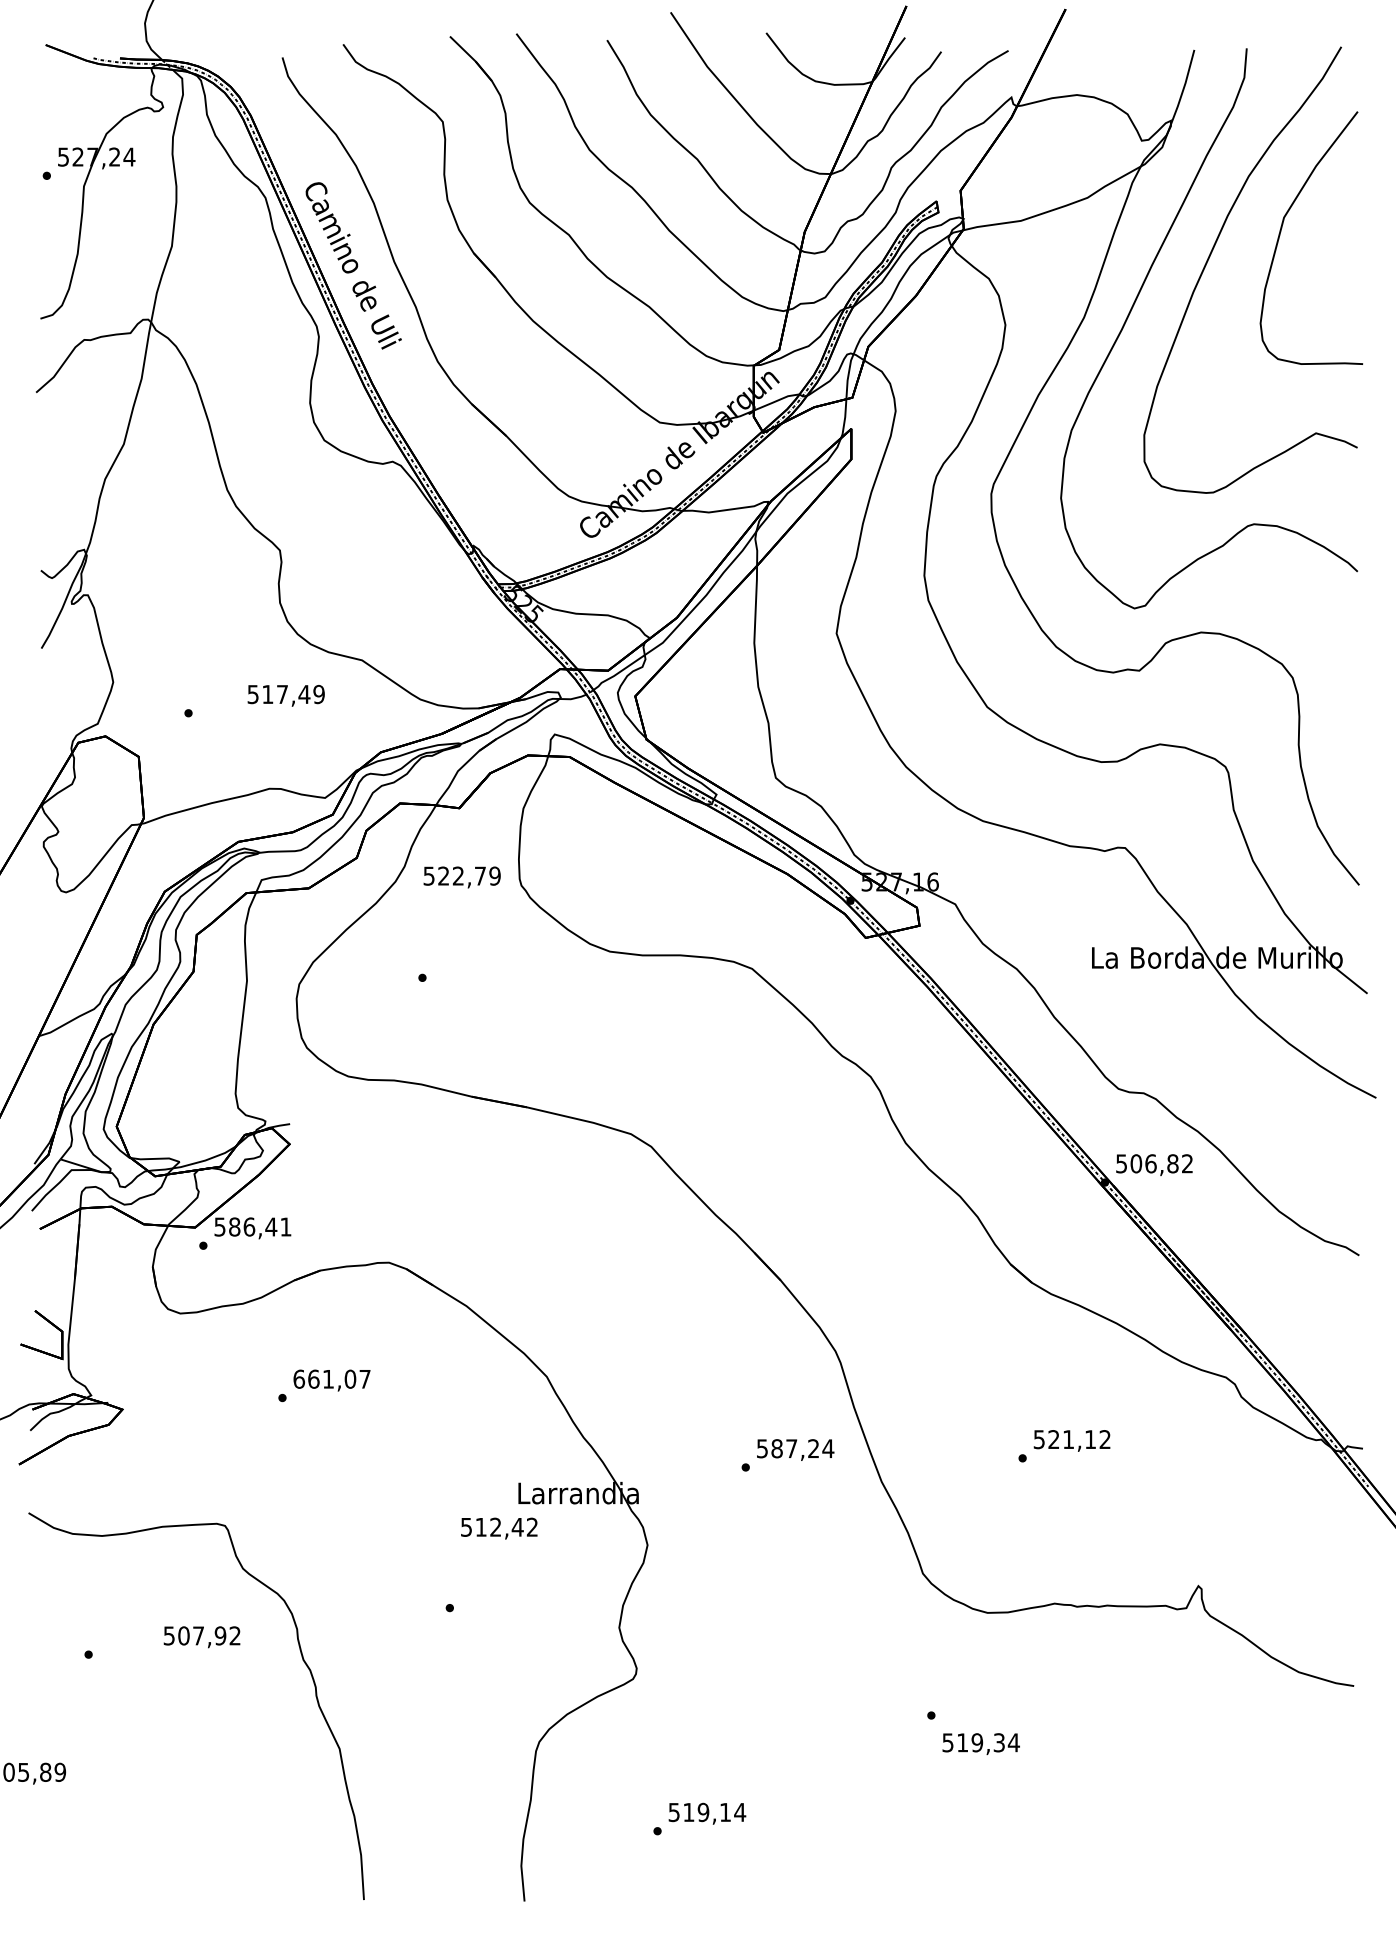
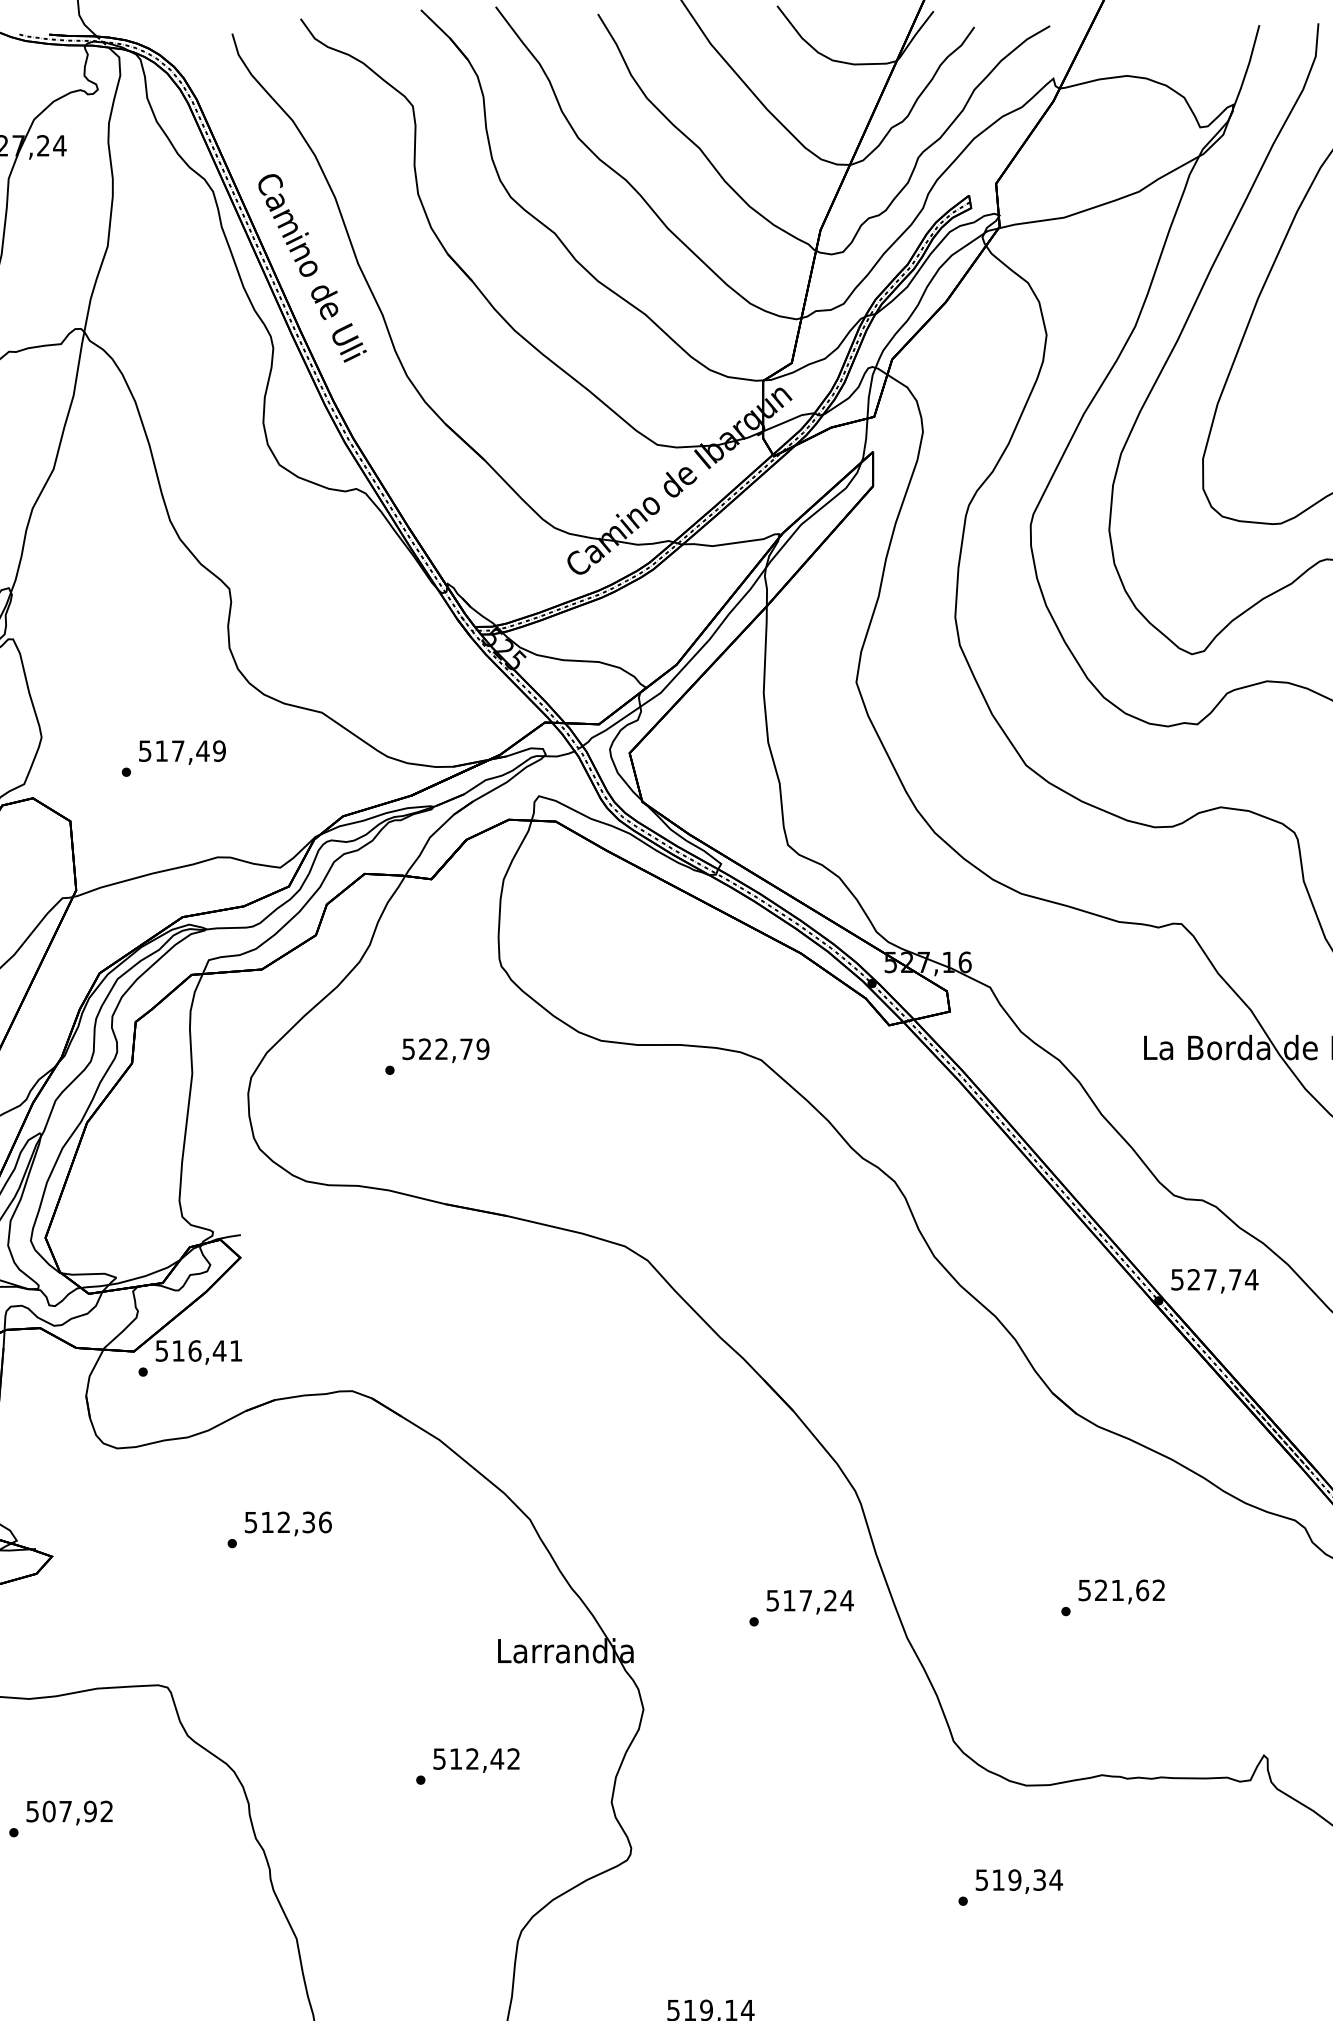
text: (285, 695) -> (181, 752), moved
text: (461, 877) -> (445, 1050), moved
text: (1161, 1163) -> (1222, 1279), 506,82 -> 527,74
text: (234, 1226) -> (178, 1350), 586,41 -> 516,41
text: (331, 1378) -> (287, 1521), 661,07 -> 512,36
text: (1090, 1439) -> (1142, 1590), 521,12 -> 521,62
text: (776, 1448) -> (788, 1600), 587,24 -> 517,24
text: (499, 1528) -> (476, 1760), moved
text: (201, 1637) -> (68, 1813), moved
text: (980, 1743) -> (1018, 1880), moved

